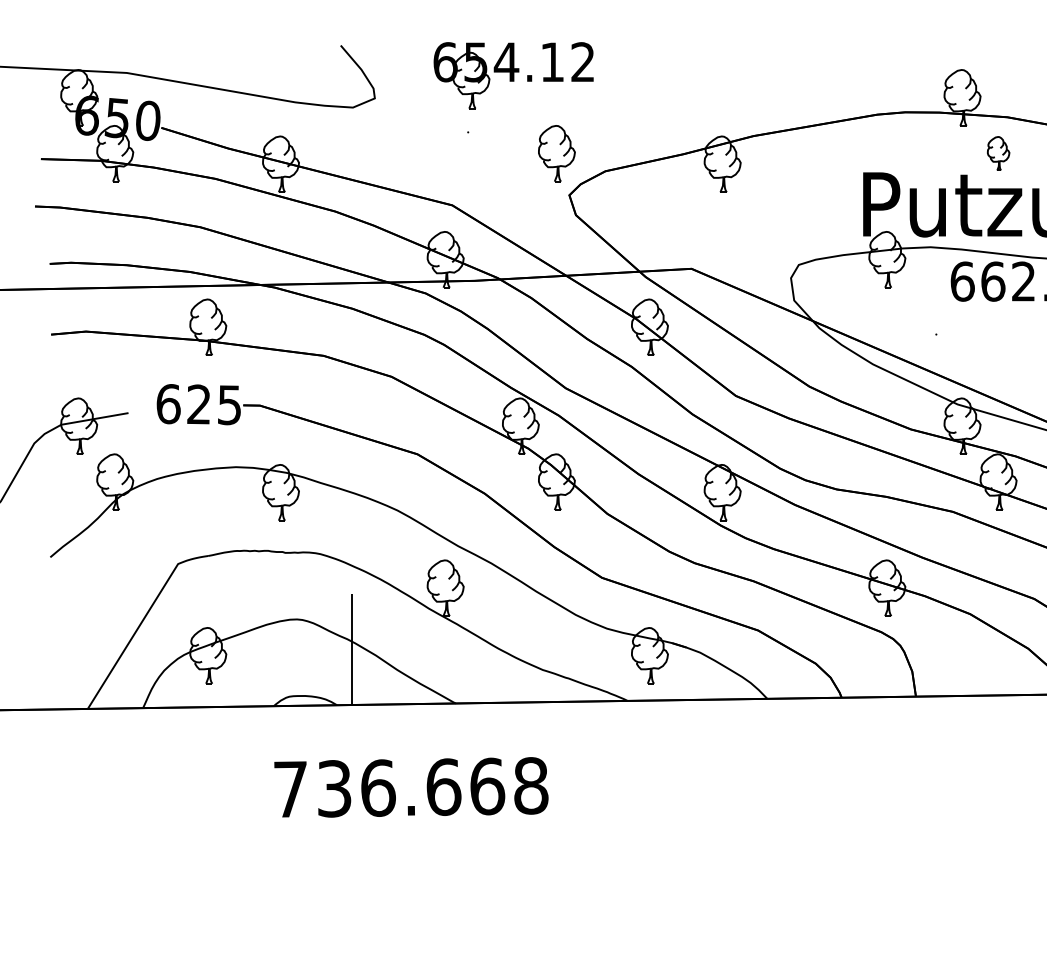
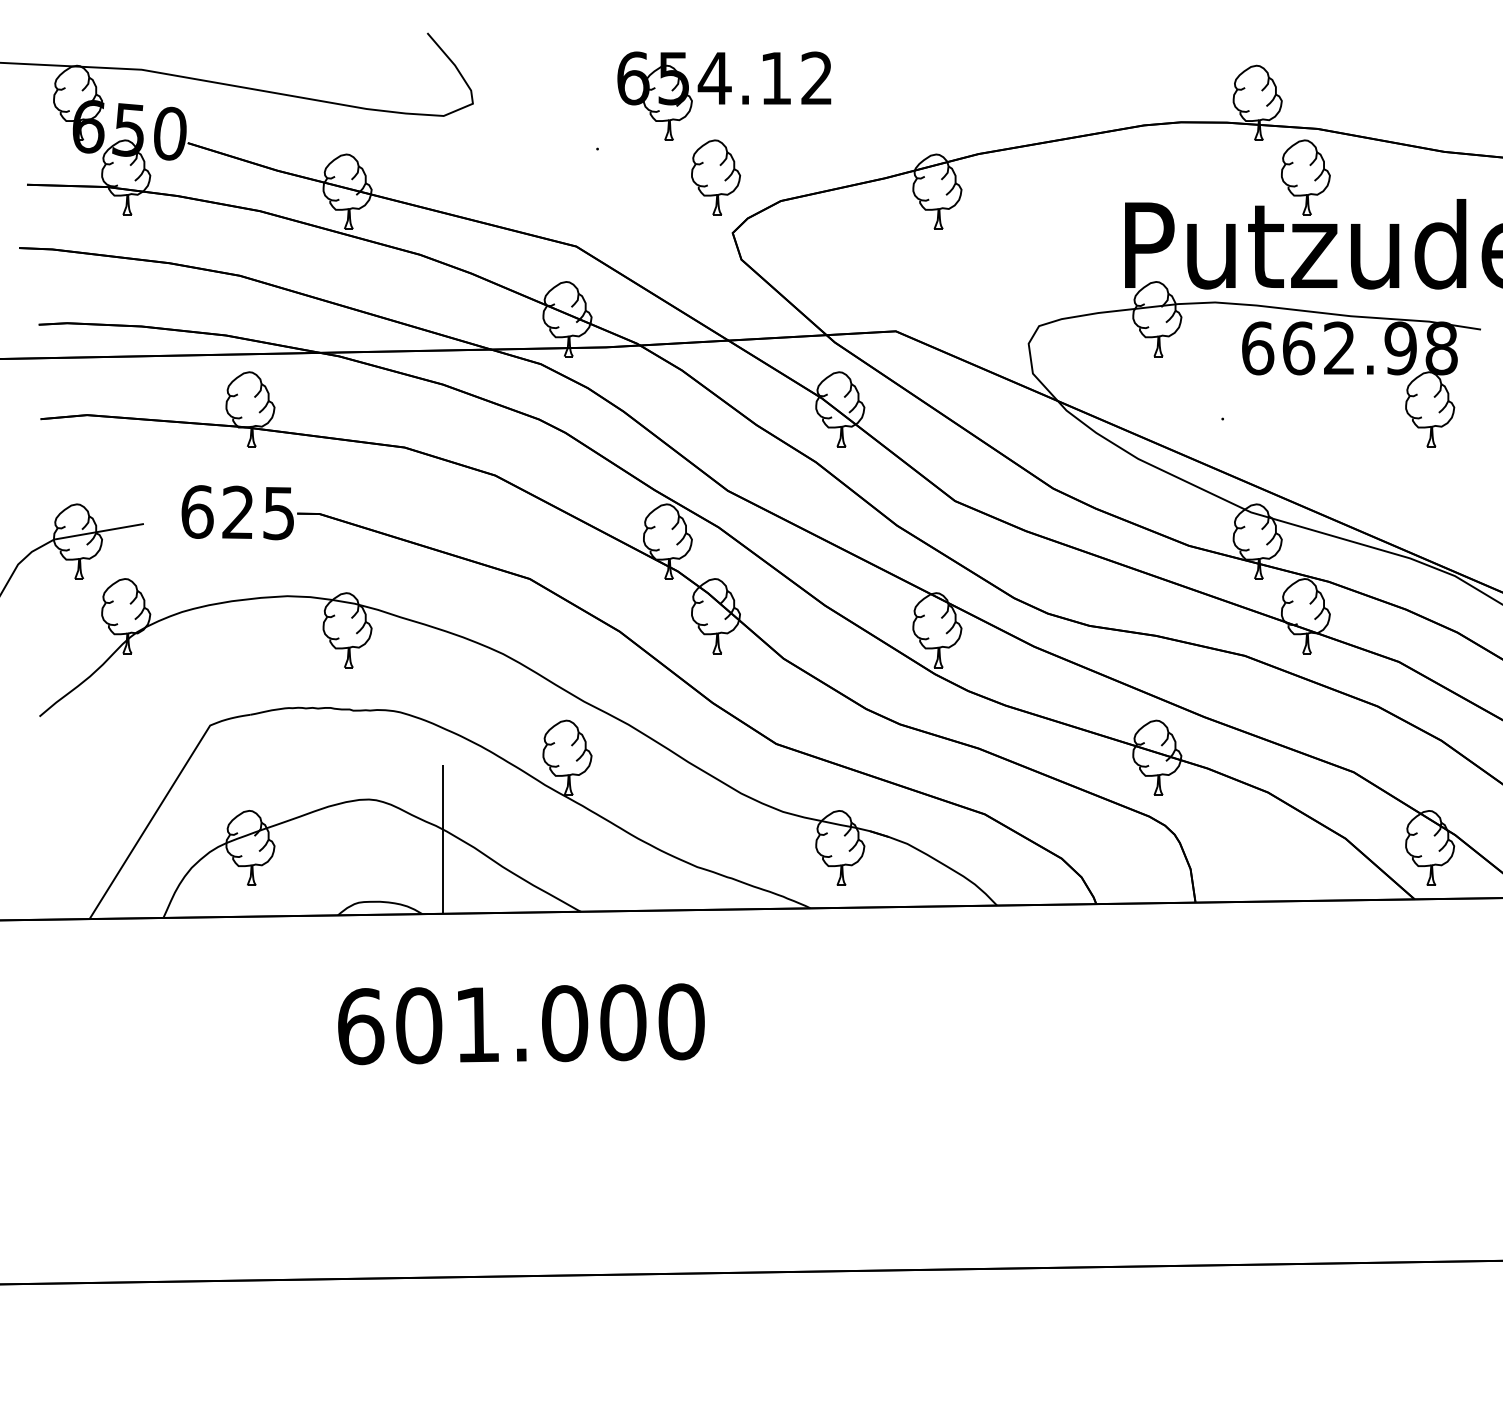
part: (513, 75) -> (724, 95), moved
part: (998, 153) -> (1305, 177), size x1.67
text: (411, 787) -> (521, 1024), 736.668 -> 601.000

